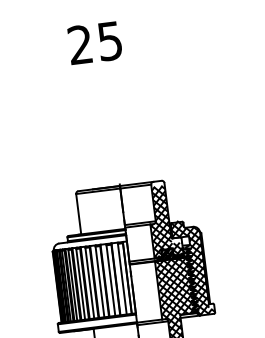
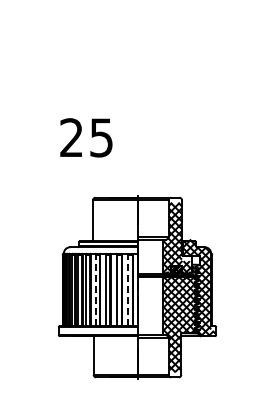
text: (95, 42) -> (86, 137), moved
line: (122, 279) -> (128, 290), solid -> dashed
line: (89, 283) -> (95, 290), solid -> dashed

